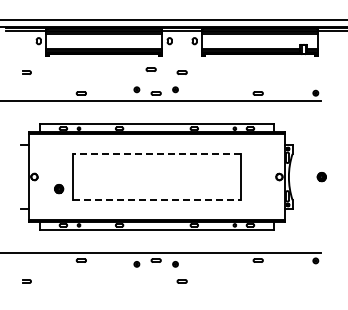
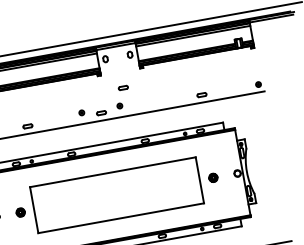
part: (150, 69) -> (91, 90), removed
line: (156, 153) -> (112, 172), dashed -> solid
part: (321, 177) -> (213, 178), moved
part: (59, 189) -> (21, 212), moved
line: (157, 200) -> (121, 218), dashed -> solid

